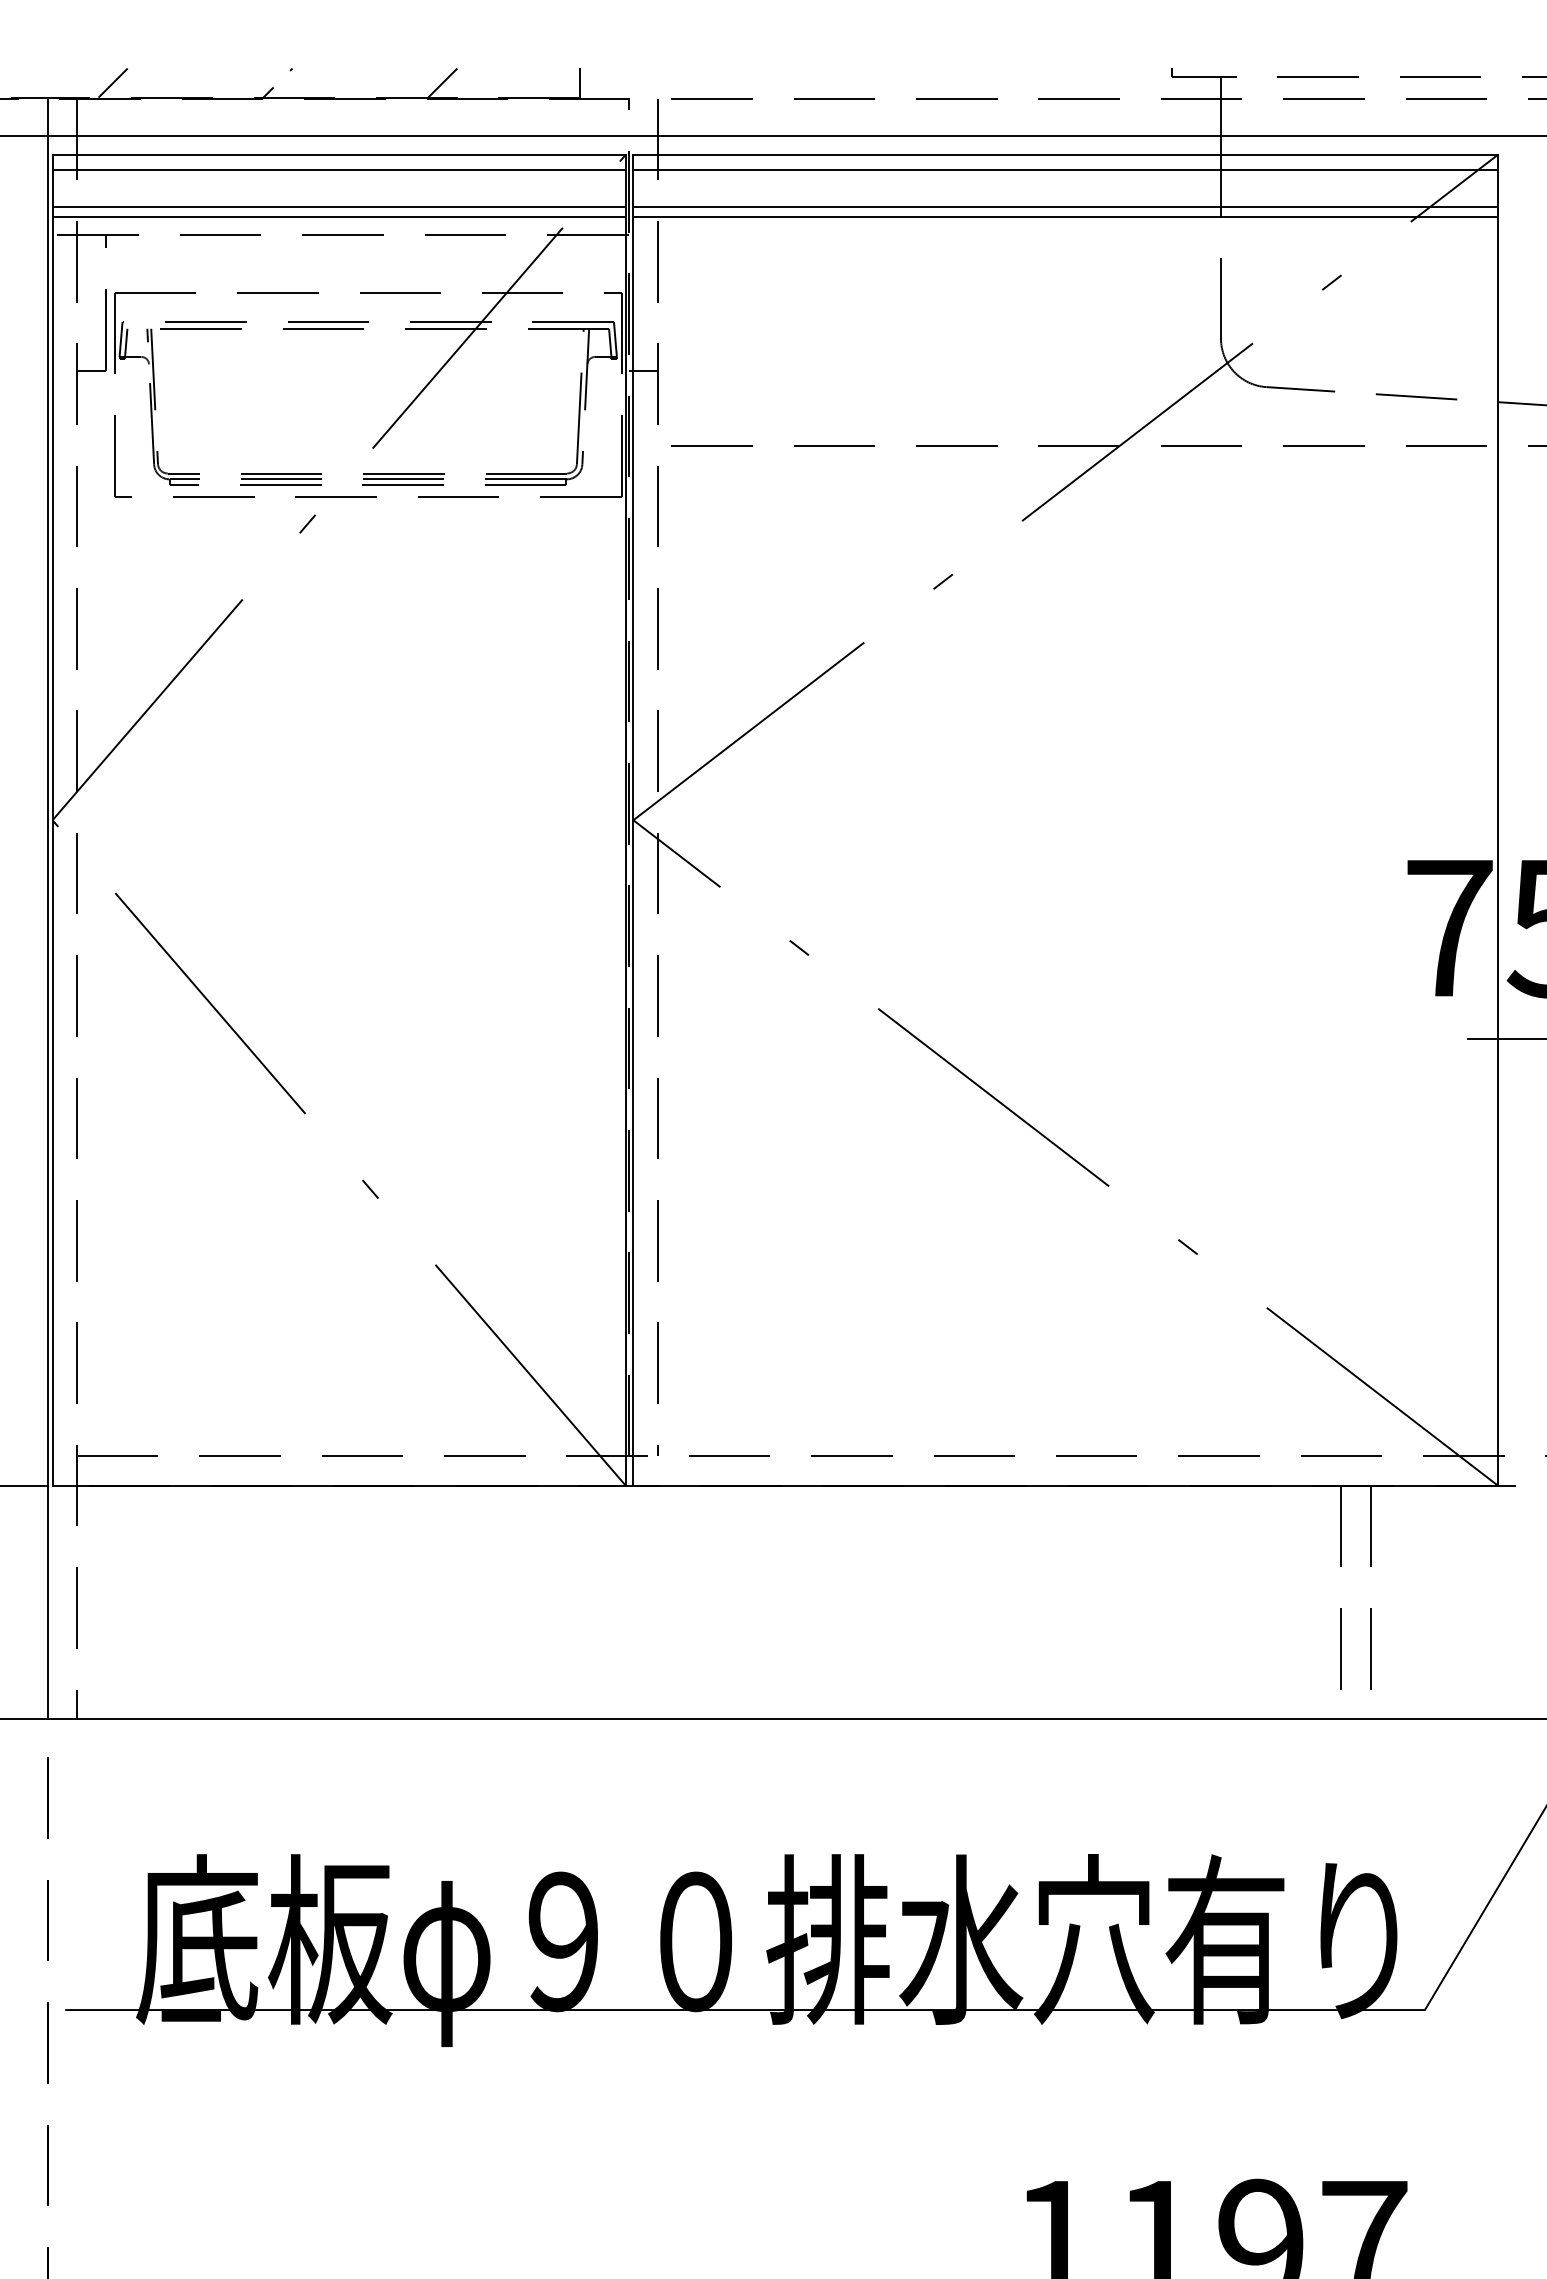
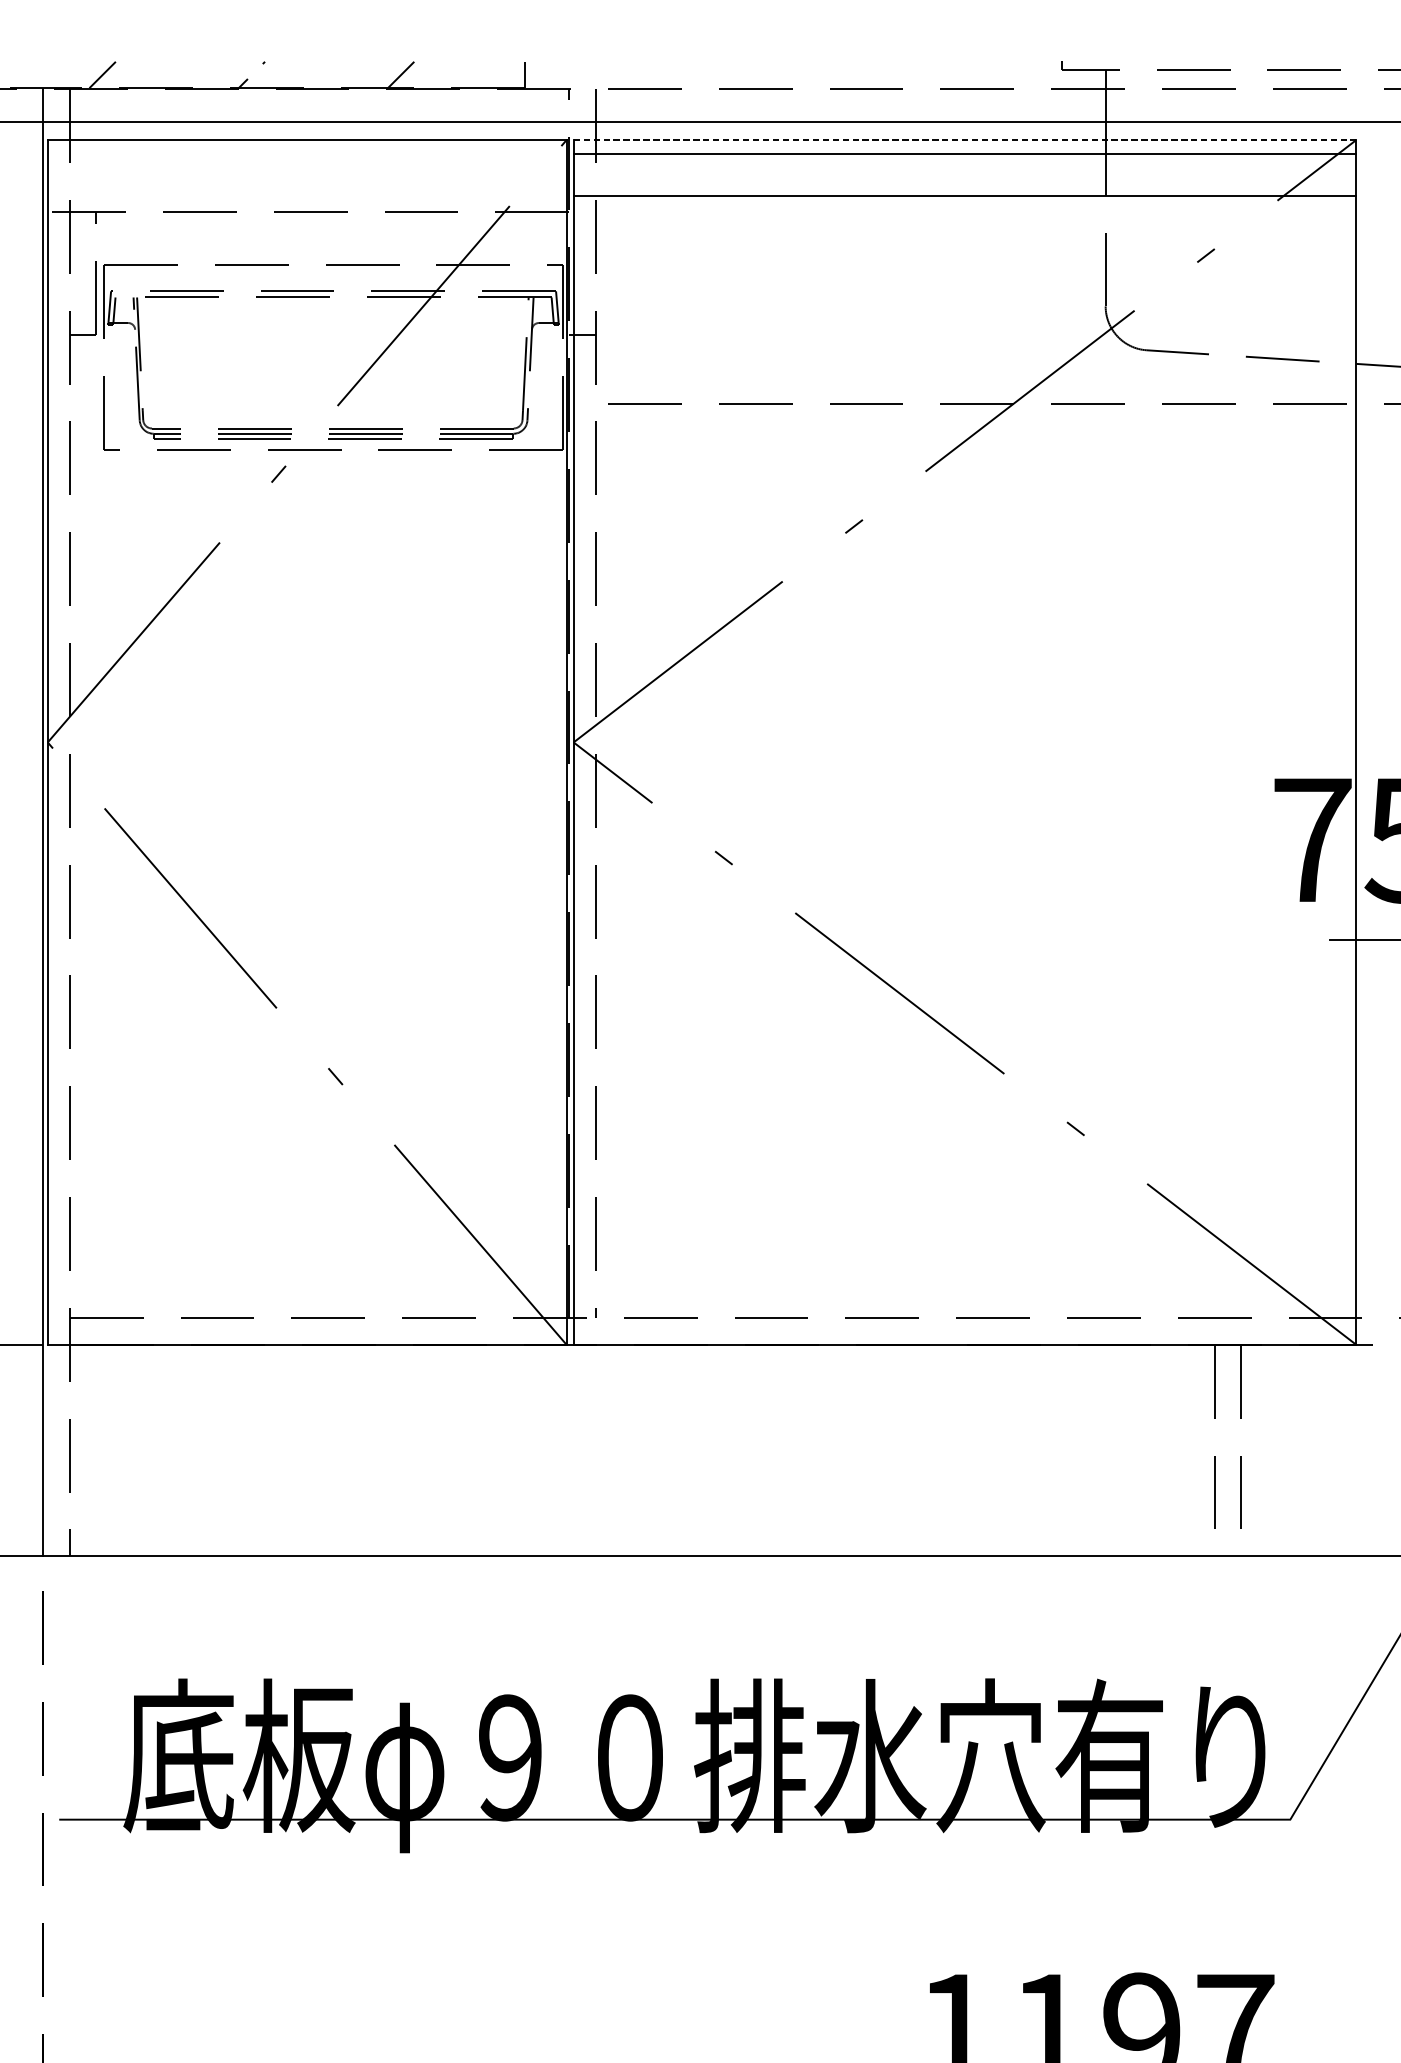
line: (1066, 154) -> (965, 139), solid -> dashed
line: (338, 170) -> (306, 154), removed
line: (338, 207) -> (306, 187), removed
line: (1065, 207) -> (964, 187), removed
line: (338, 217) -> (306, 196), removed

